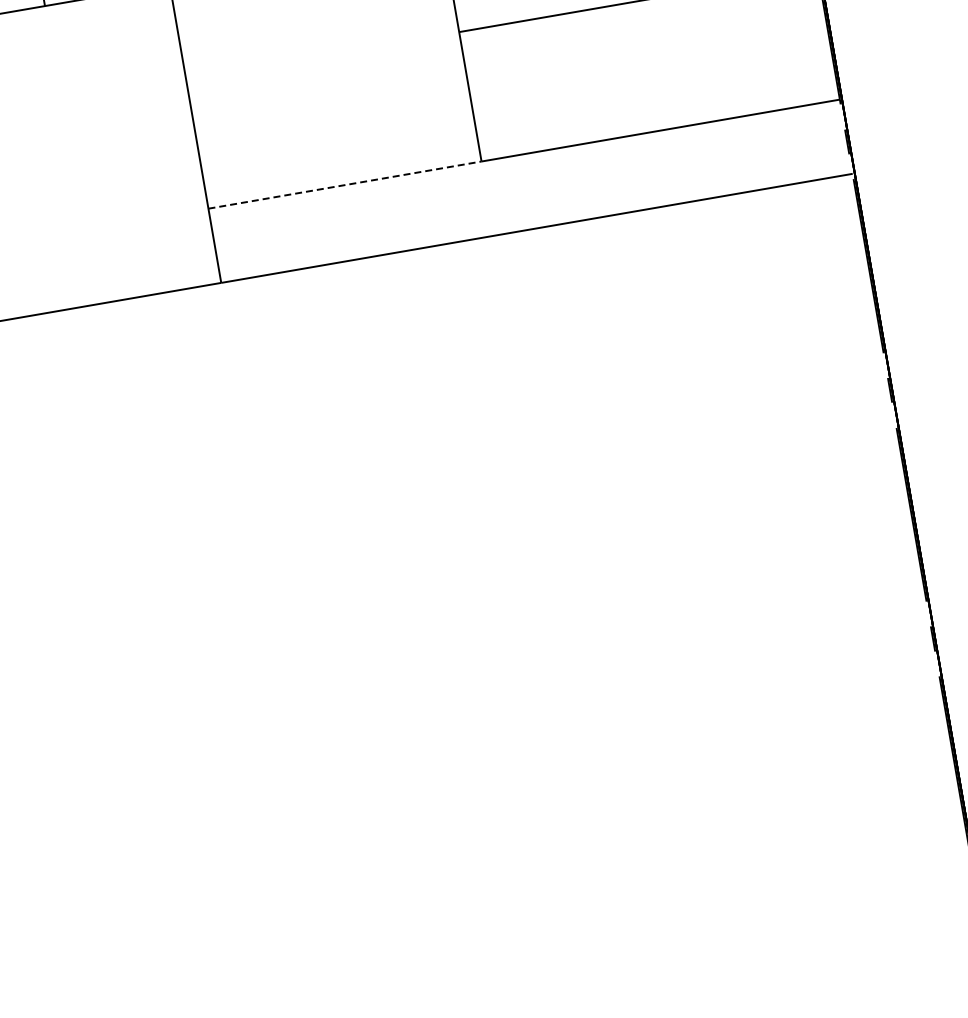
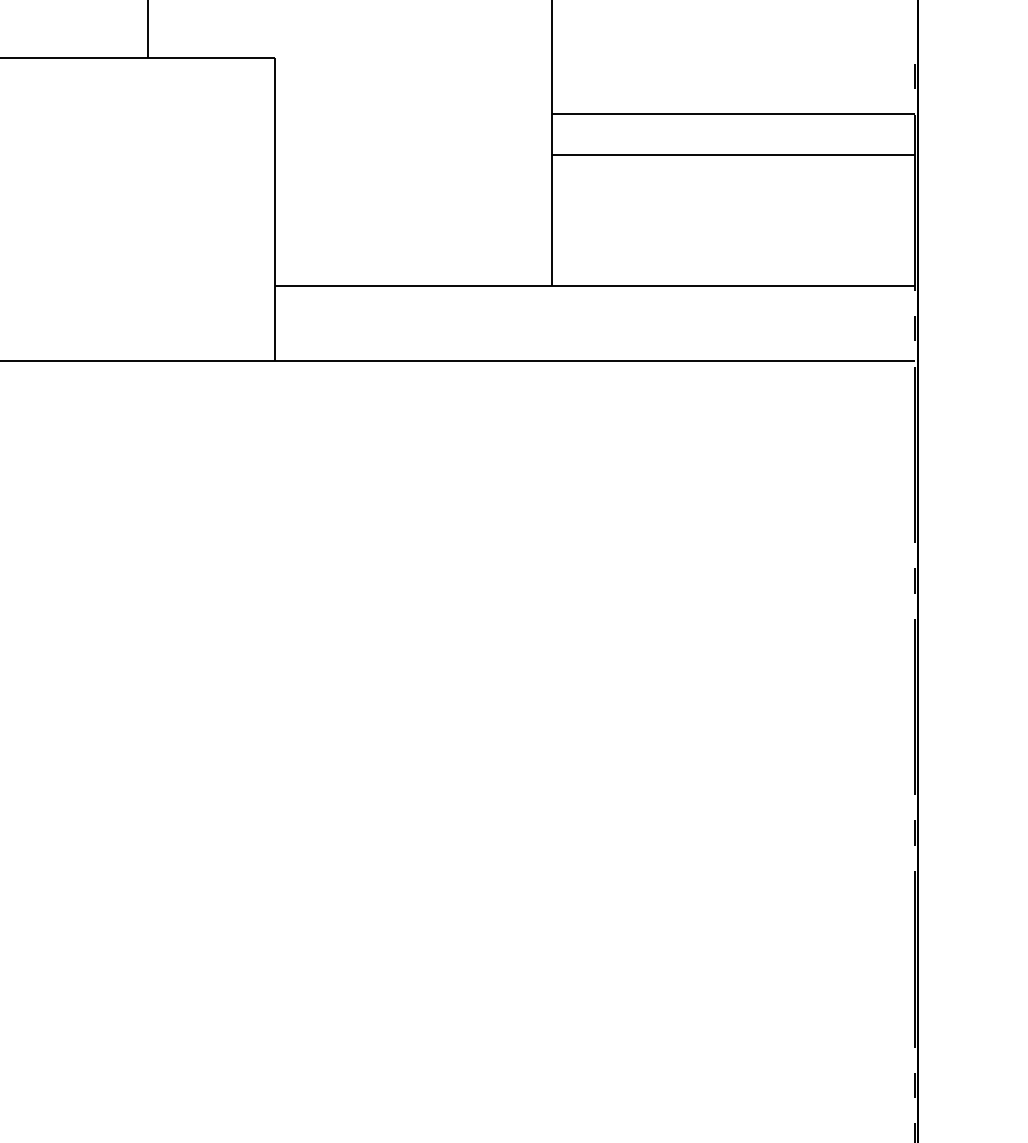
line: (345, 184) -> (413, 285), dashed -> solid

